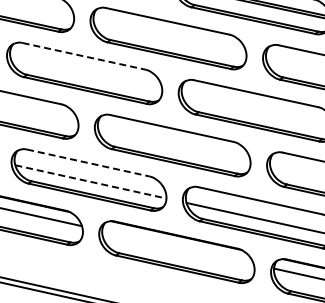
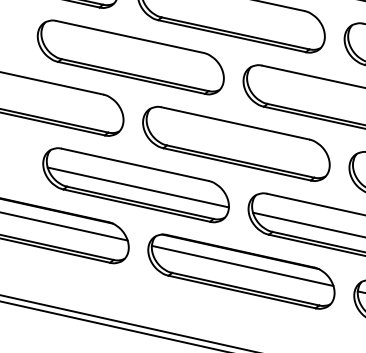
line: (83, 56) -> (129, 37), dashed -> solid
line: (88, 163) -> (135, 165), dashed -> solid
line: (91, 182) -> (139, 188), dashed -> solid
line: (177, 247) -> (242, 266), added

